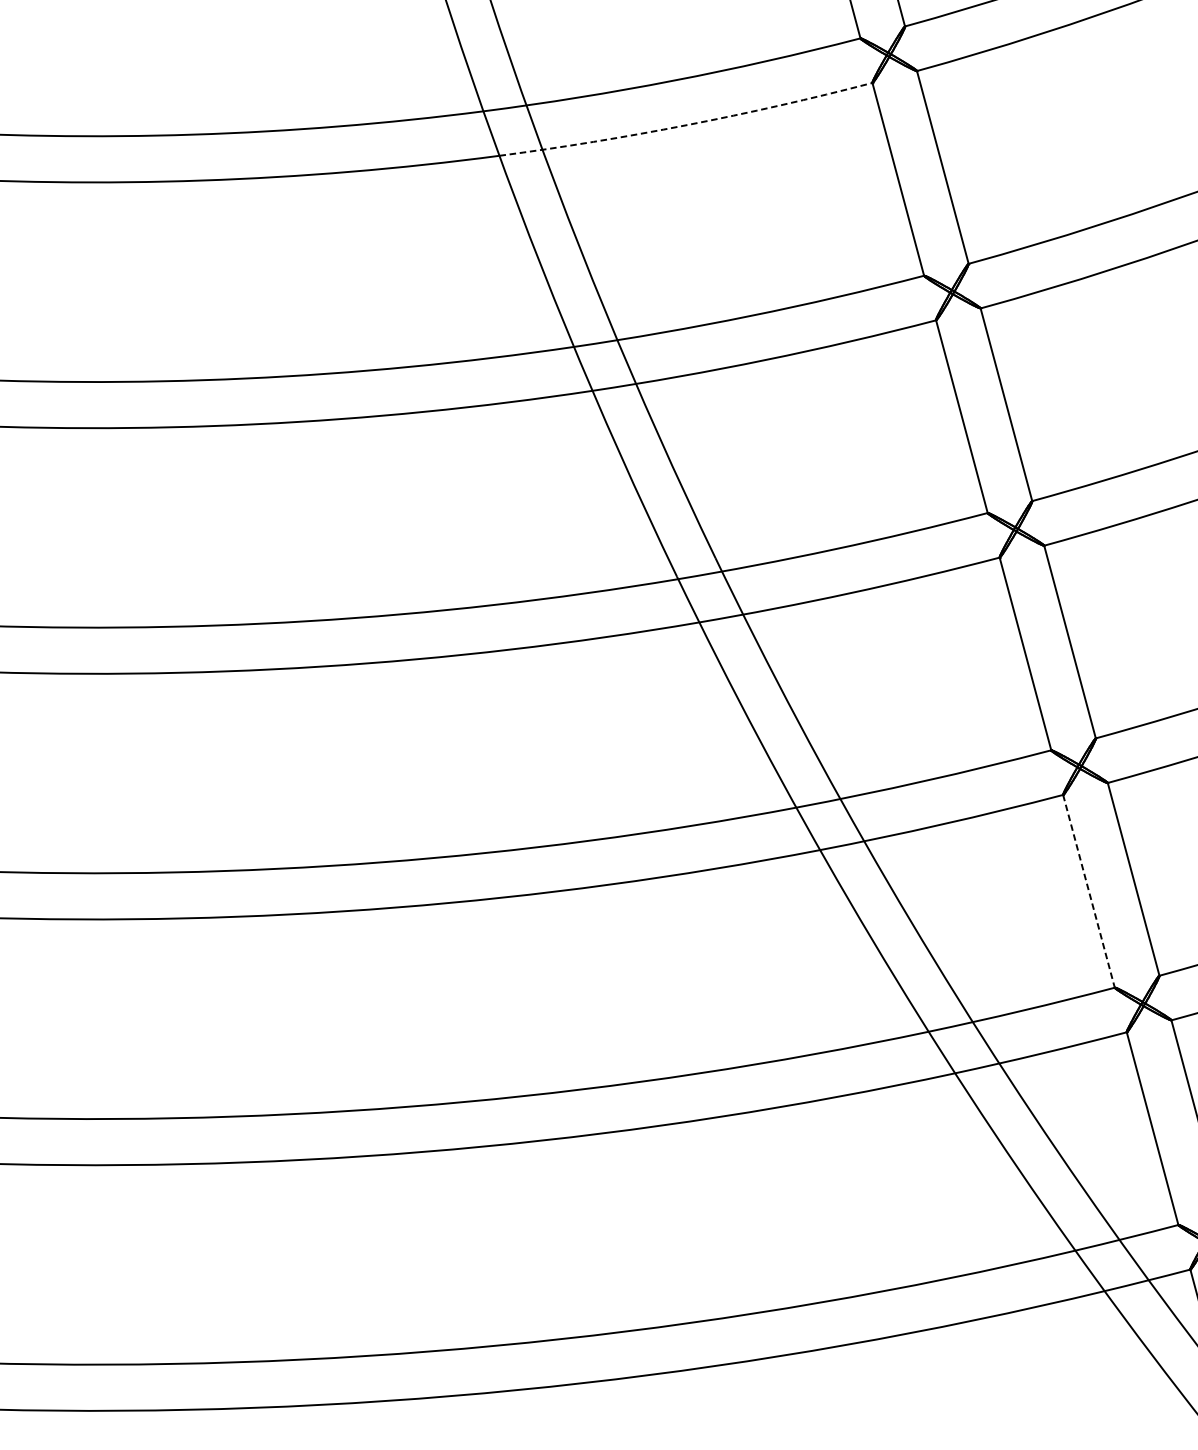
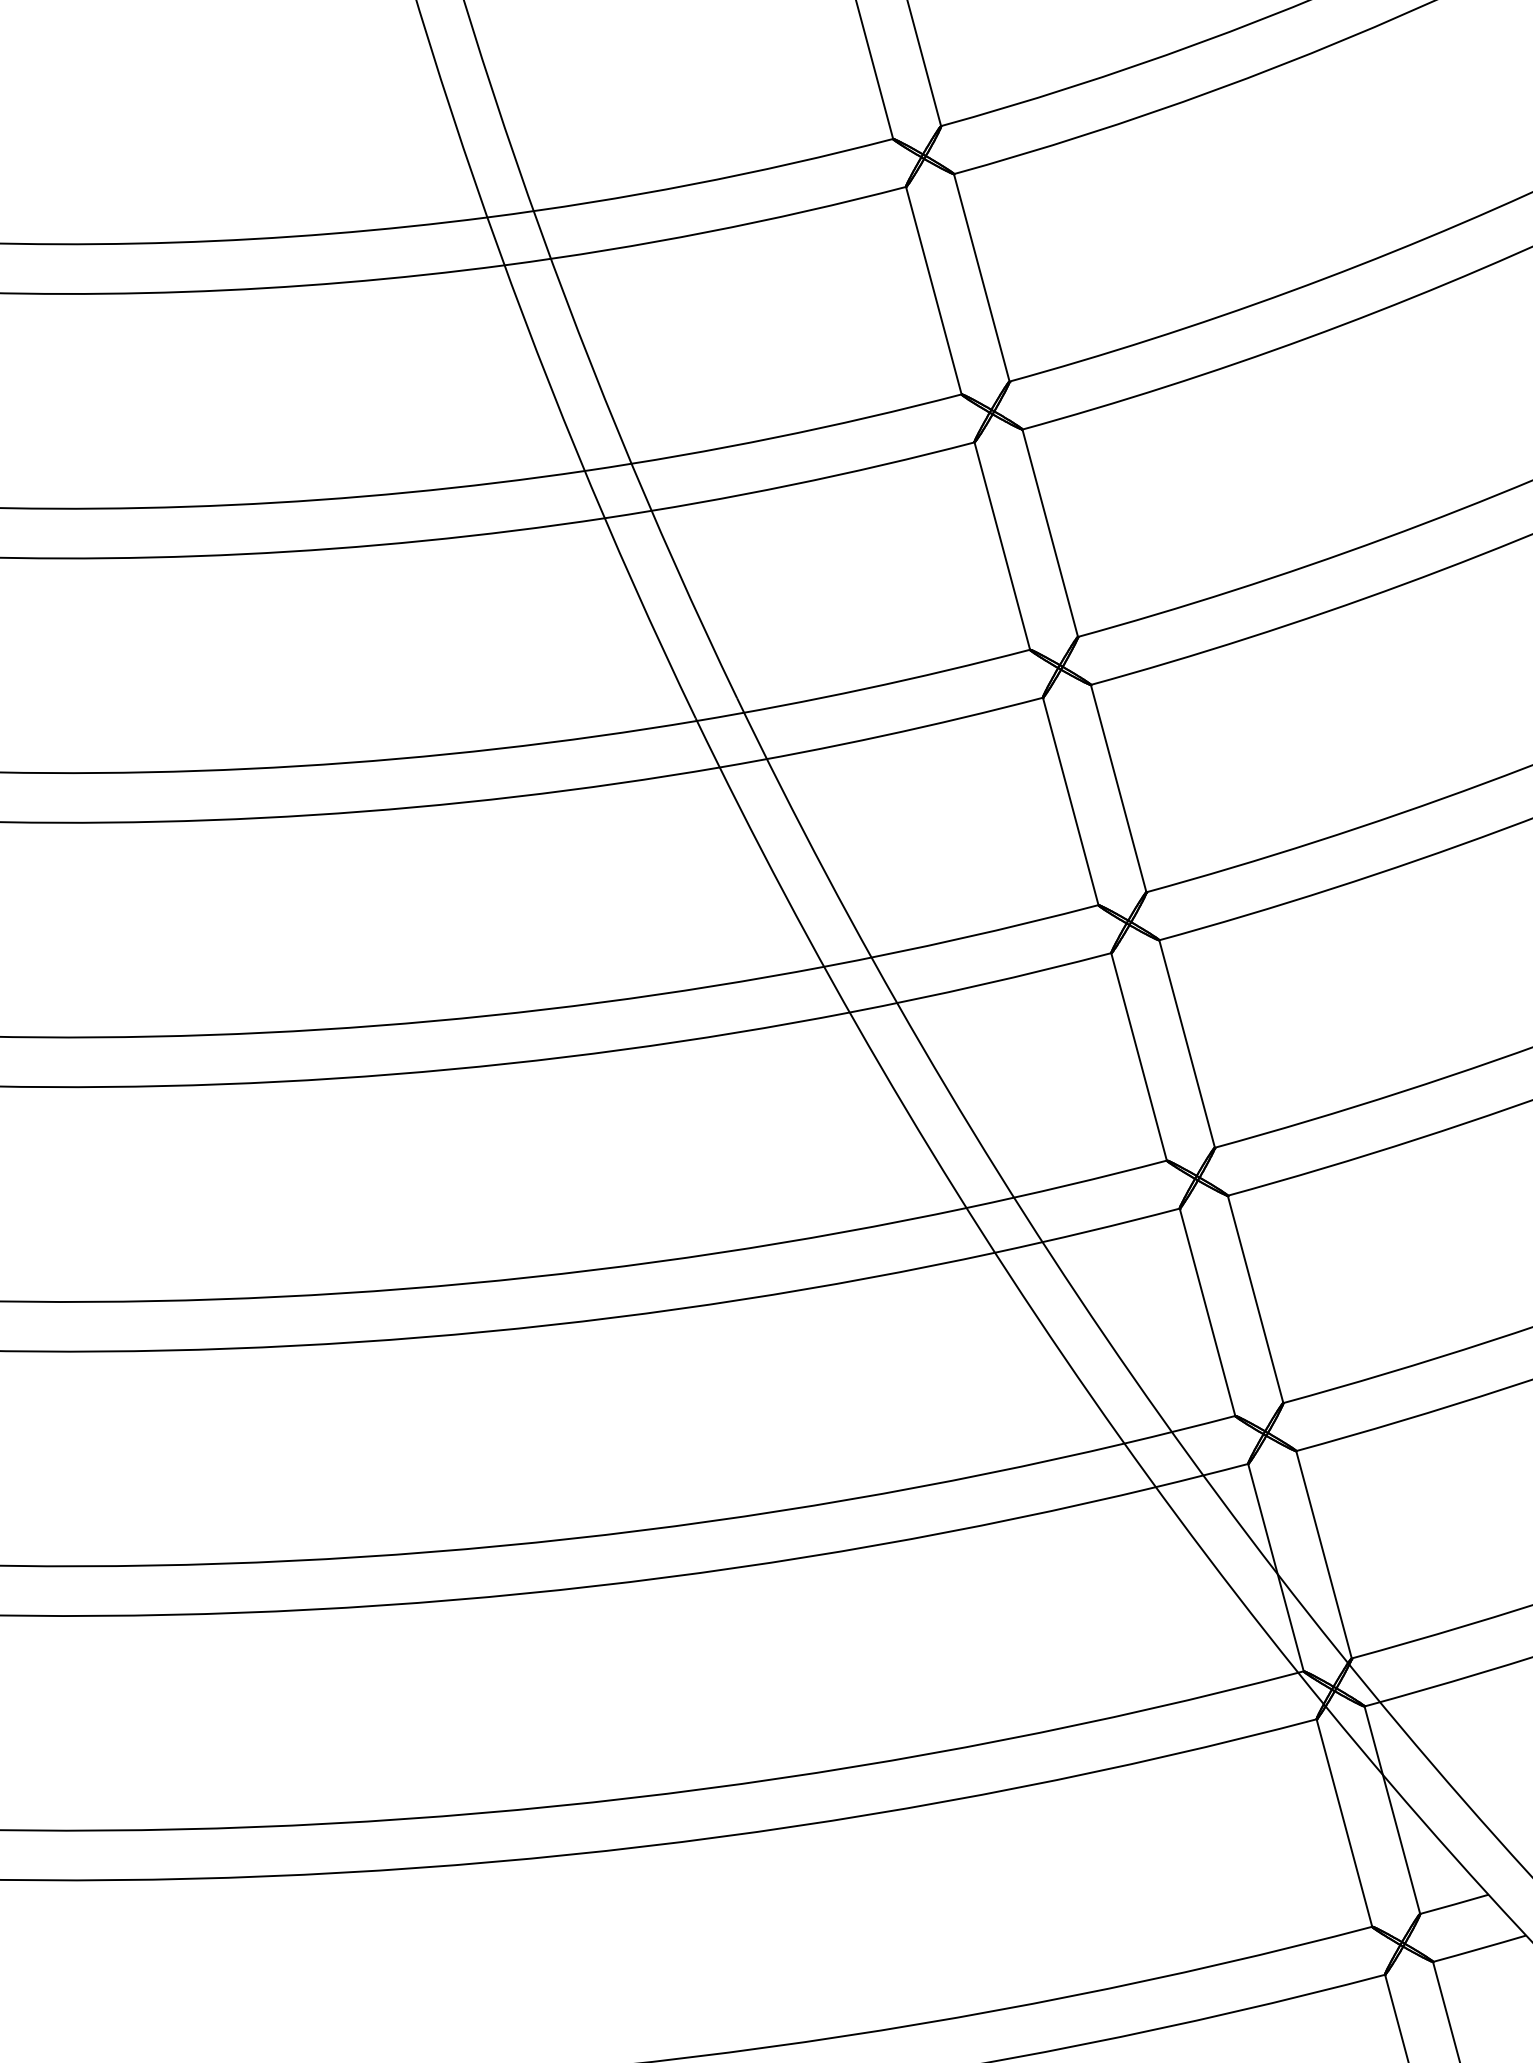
arc: (687, 125) -> (706, 232), dashed -> solid
line: (1089, 891) -> (1139, 1057), dashed -> solid

